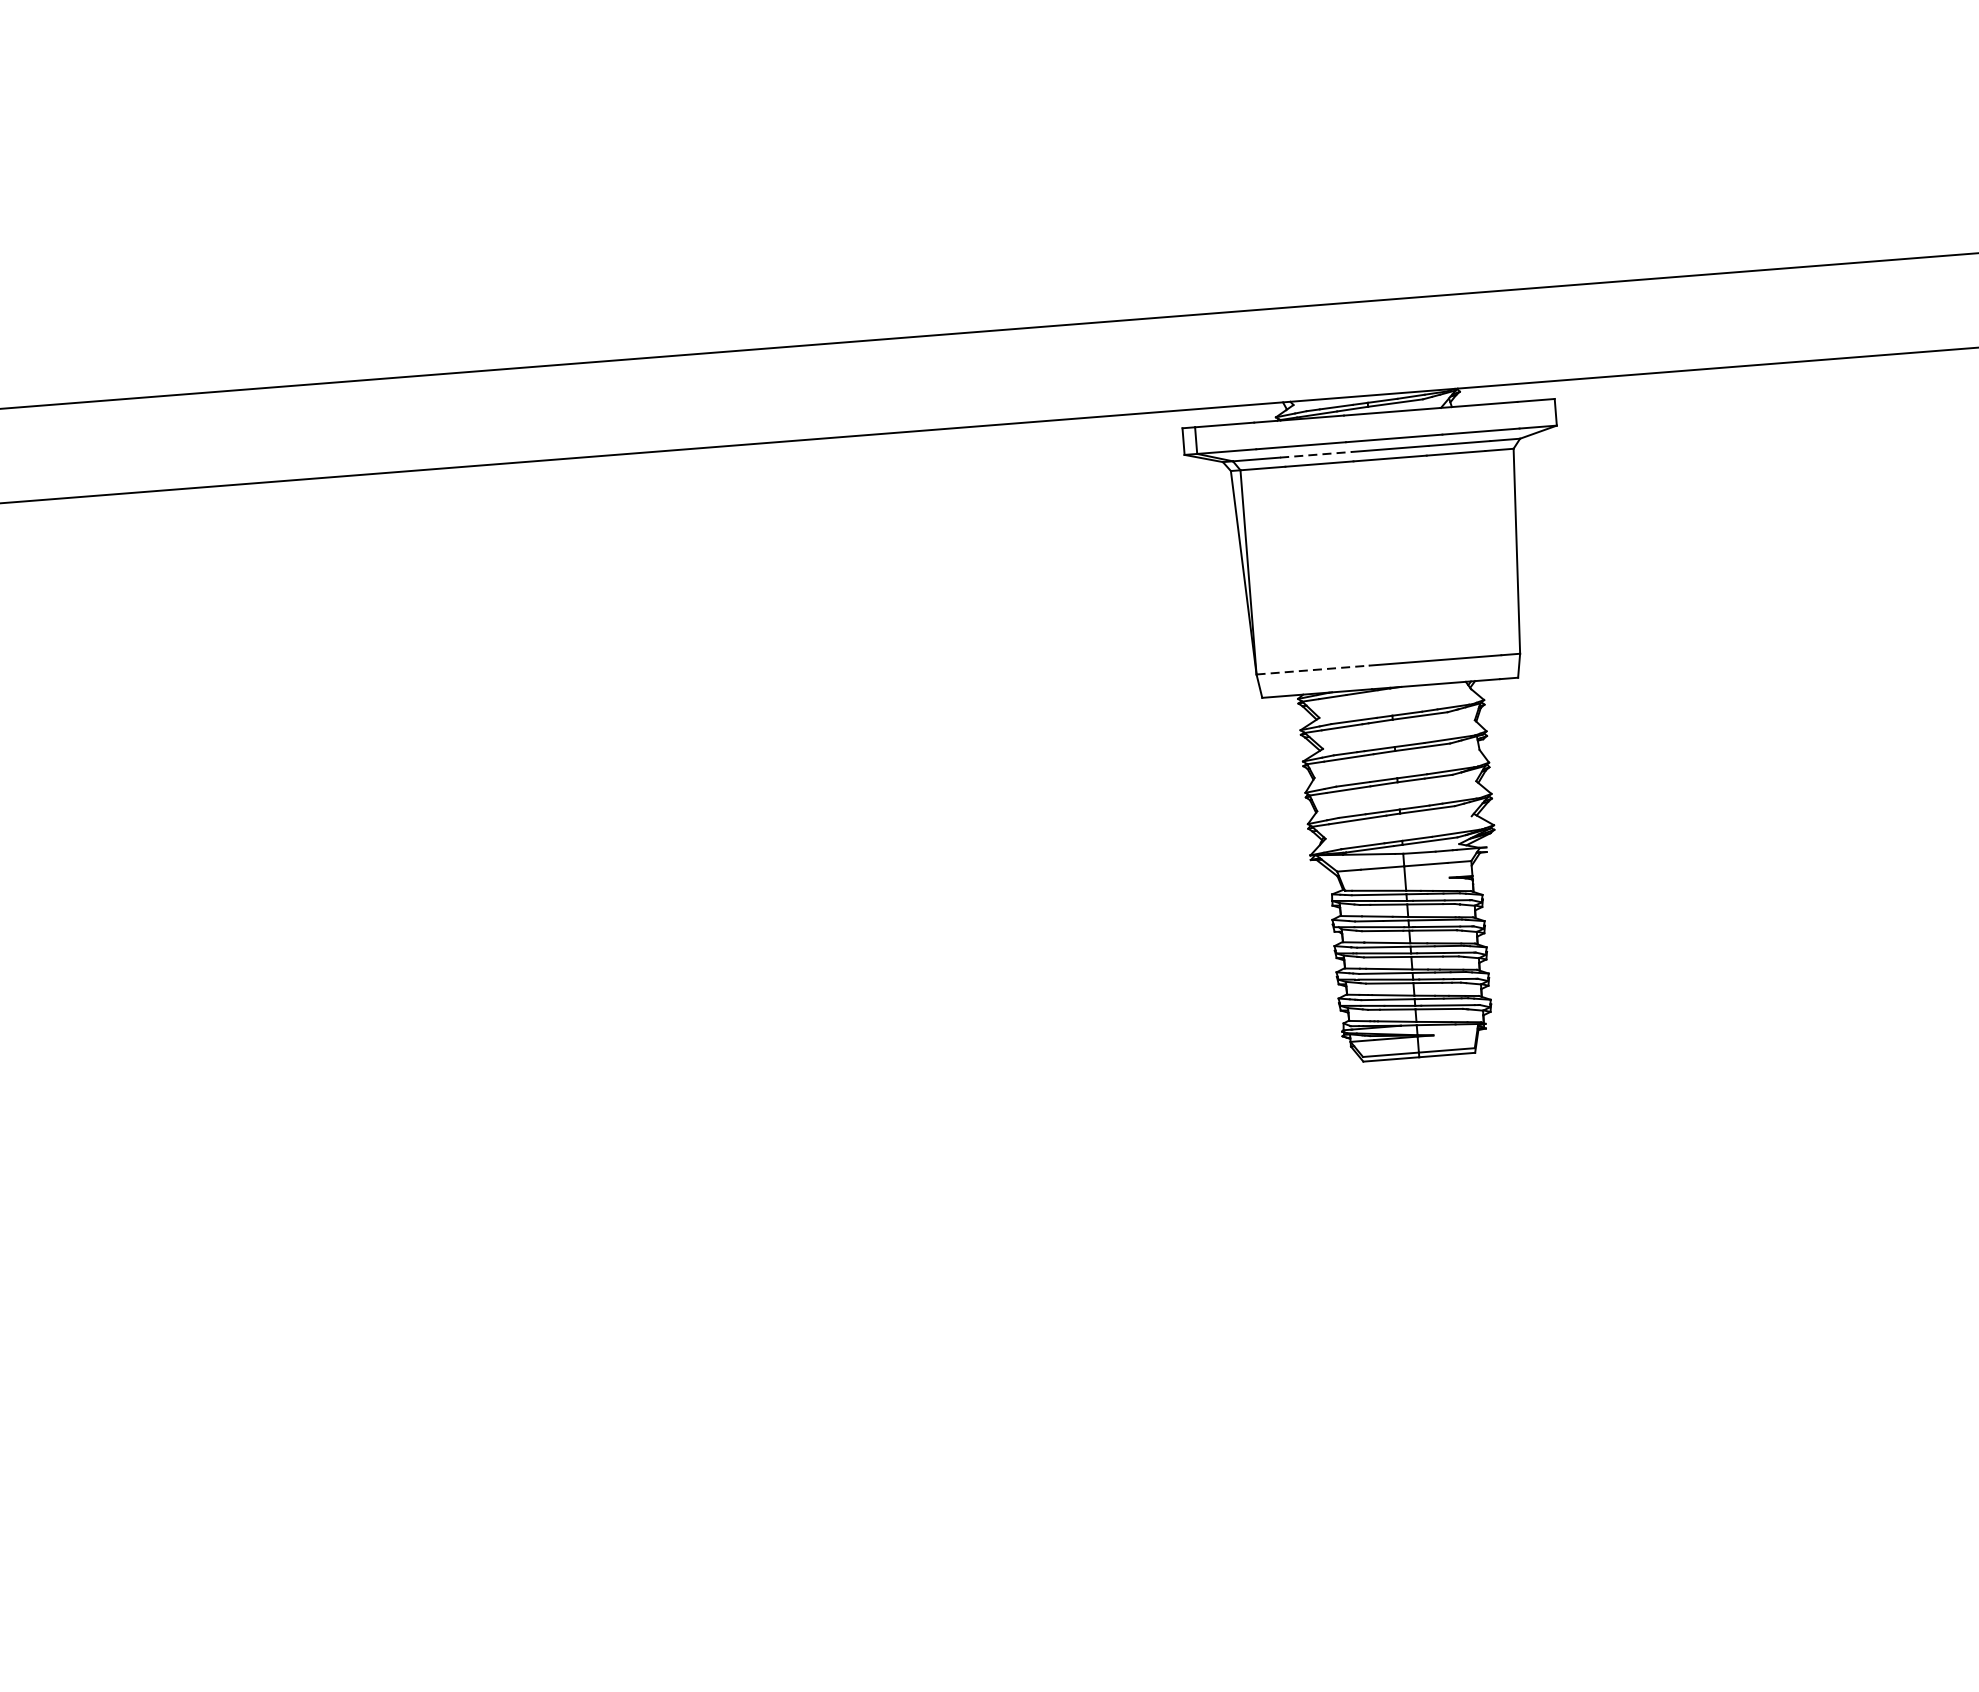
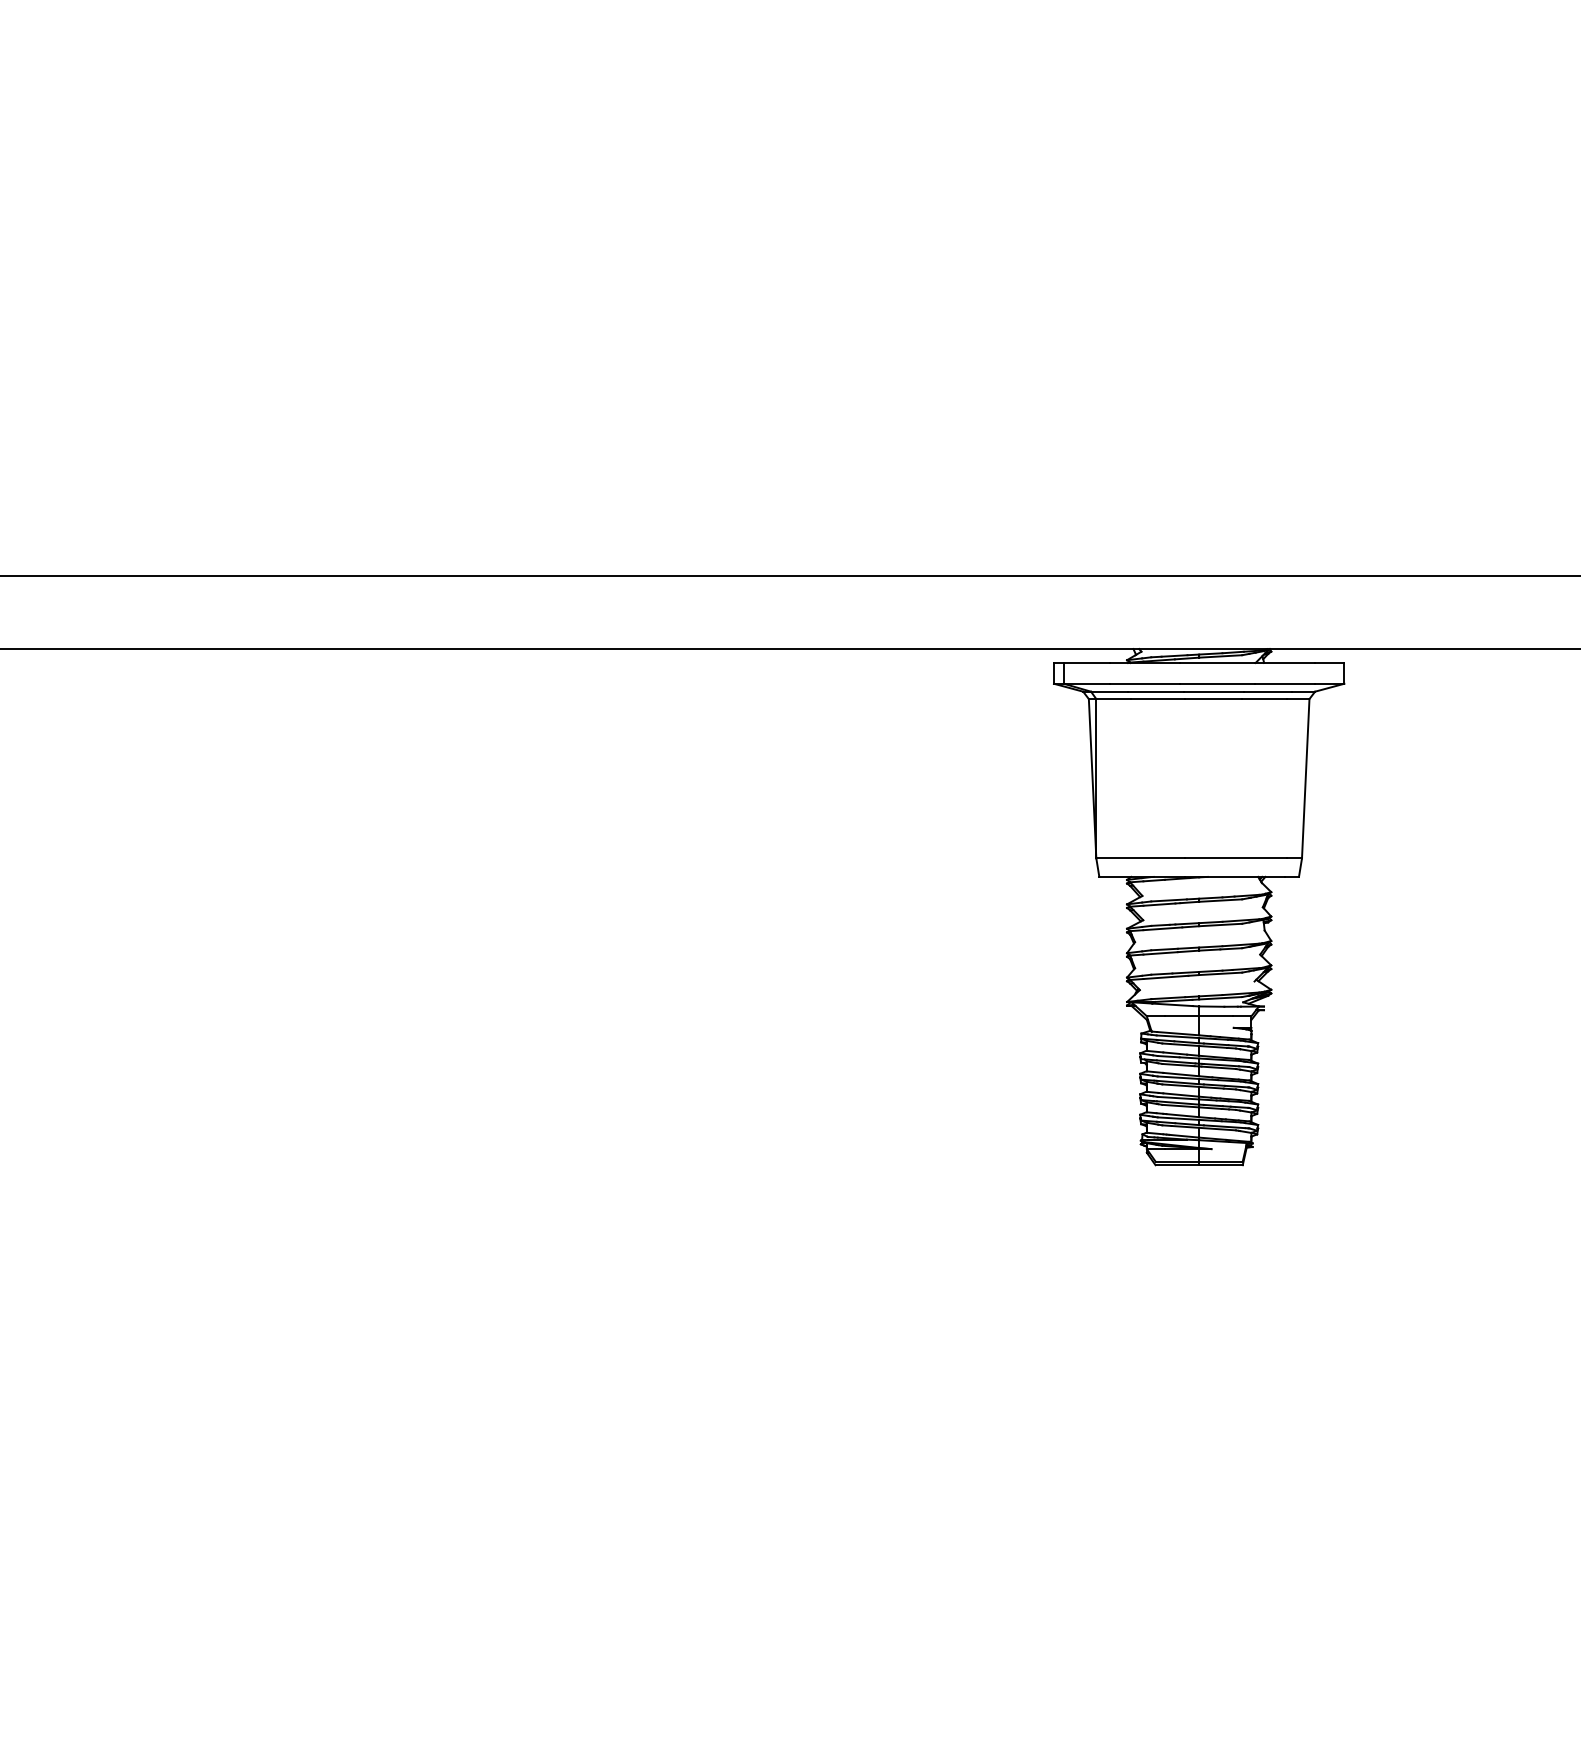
line: (1315, 454) -> (1155, 691), dashed -> solid
line: (1313, 670) -> (1140, 858), dashed -> solid

